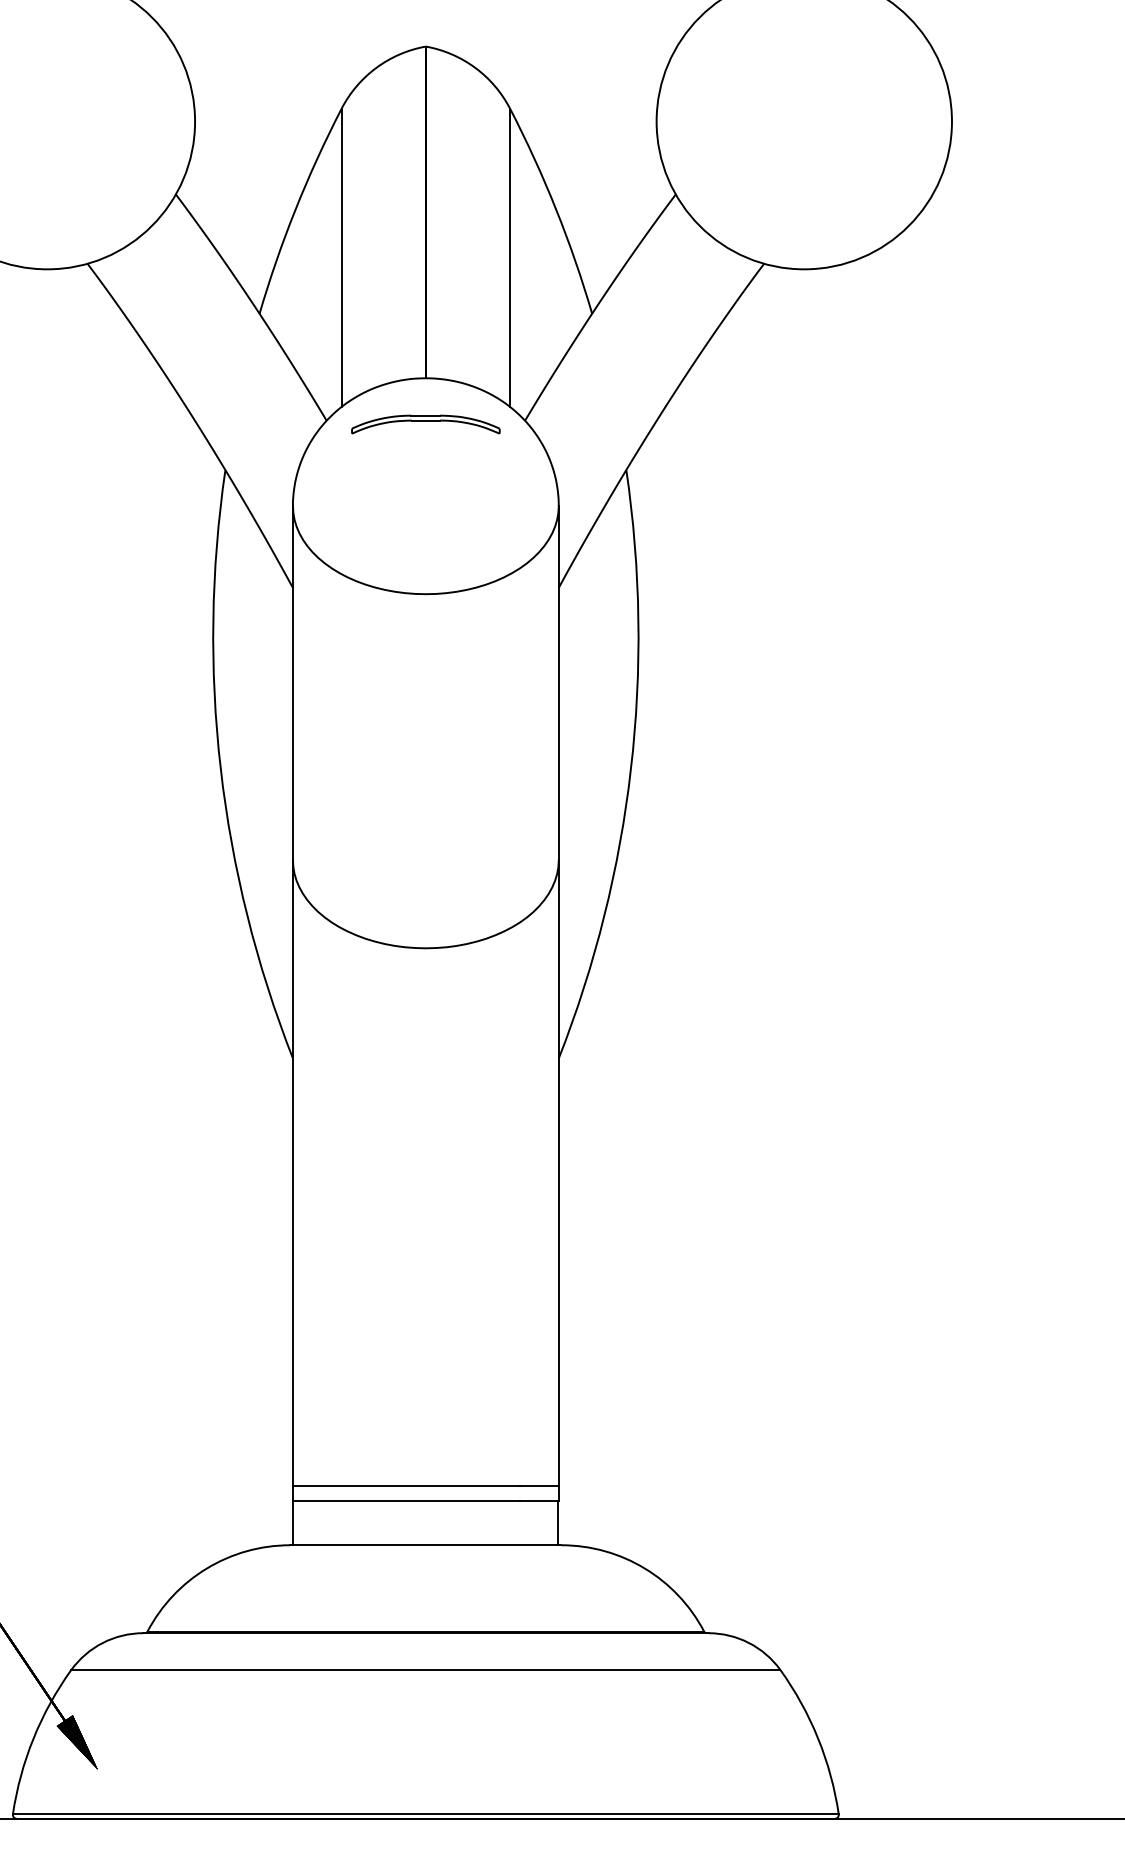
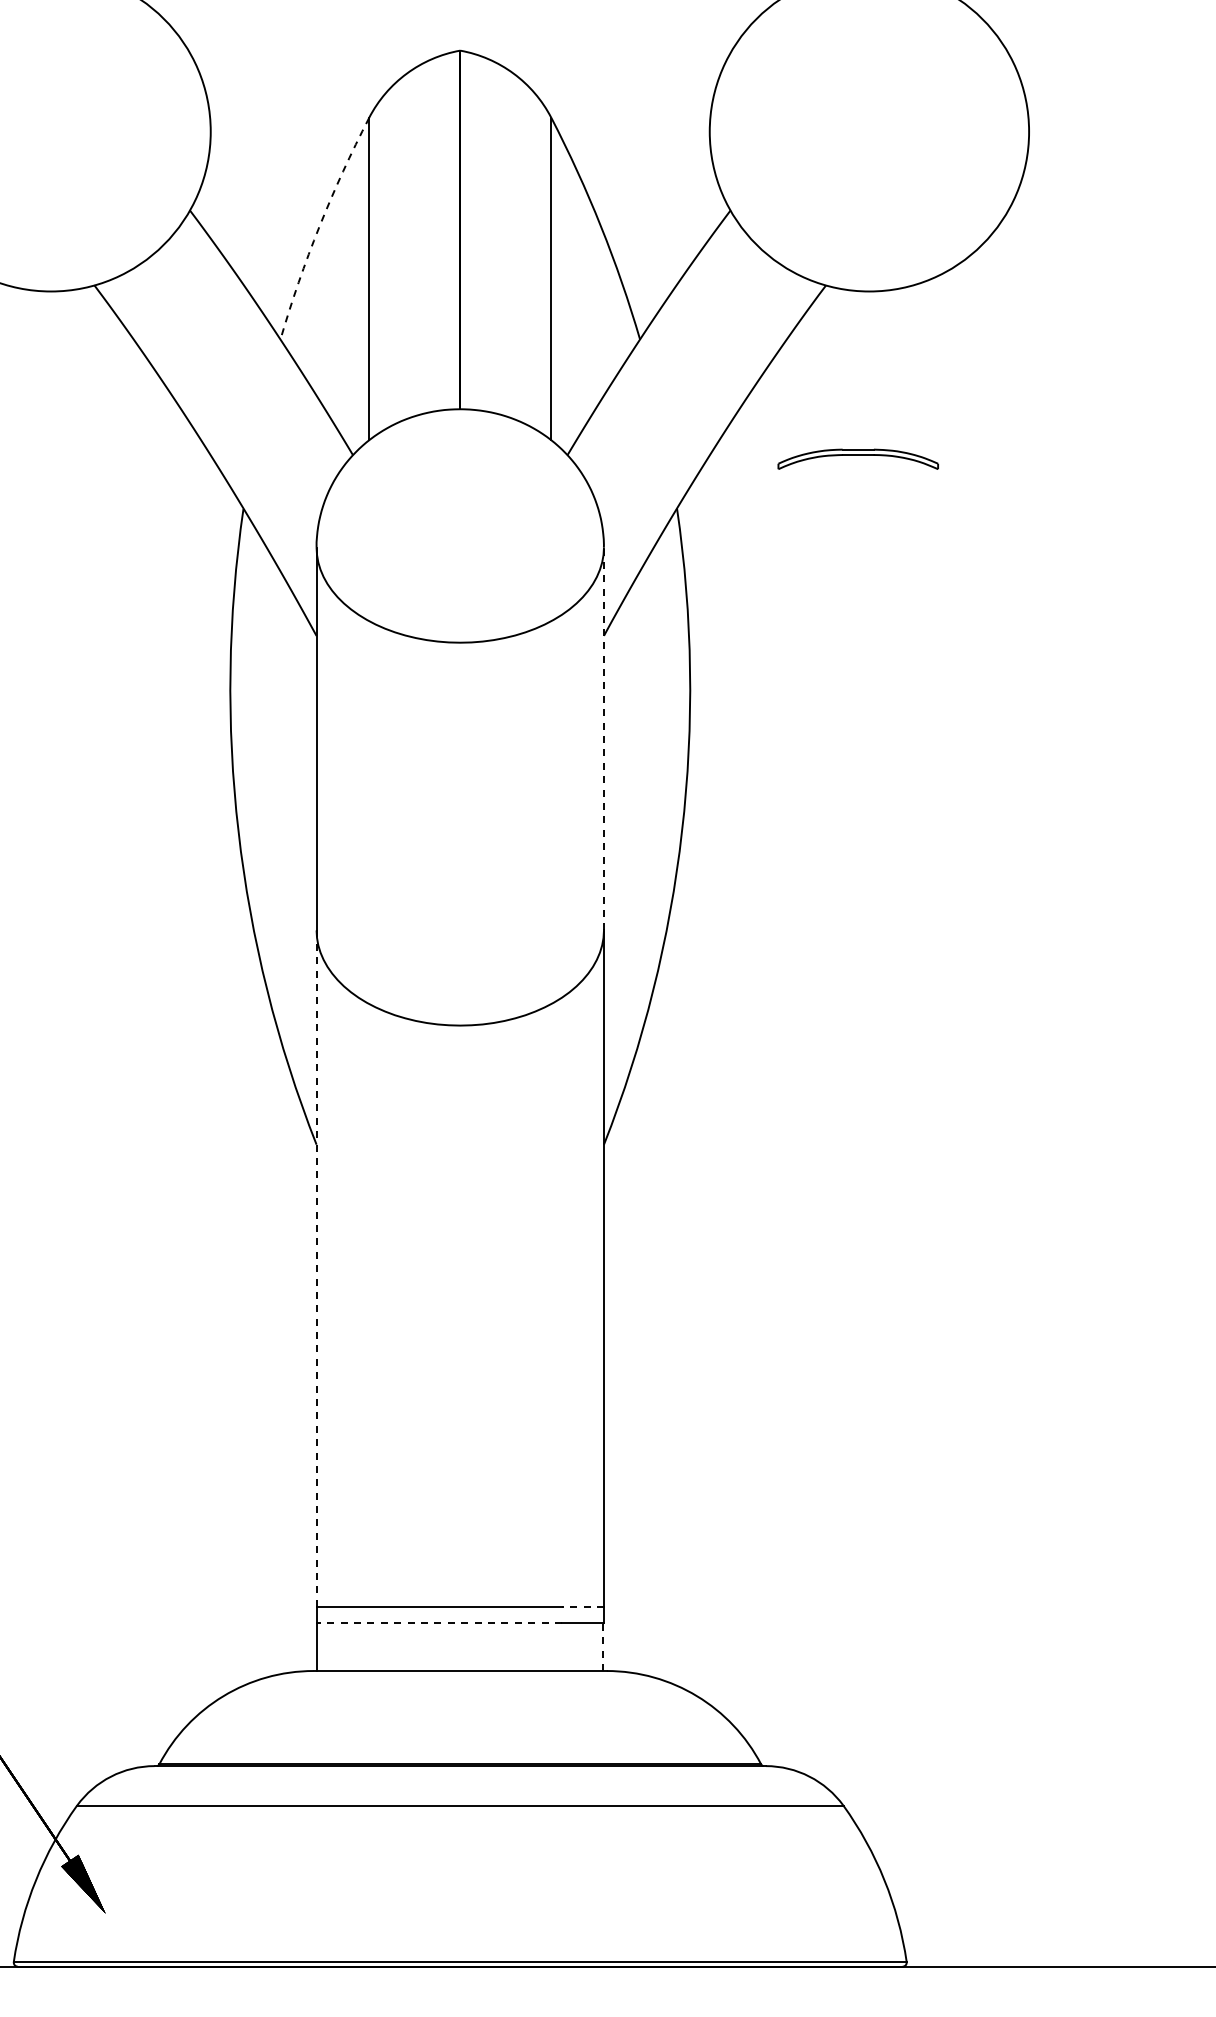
arc: (295, 209) -> (319, 226), solid -> dashed
part: (425, 423) -> (857, 458), moved
line: (558, 682) -> (603, 738), solid -> dashed
line: (292, 1173) -> (316, 1269), solid -> dashed
line: (538, 1486) -> (582, 1607), solid -> dashed
line: (406, 1501) -> (439, 1623), solid -> dashed
line: (558, 1523) -> (603, 1647), solid -> dashed

